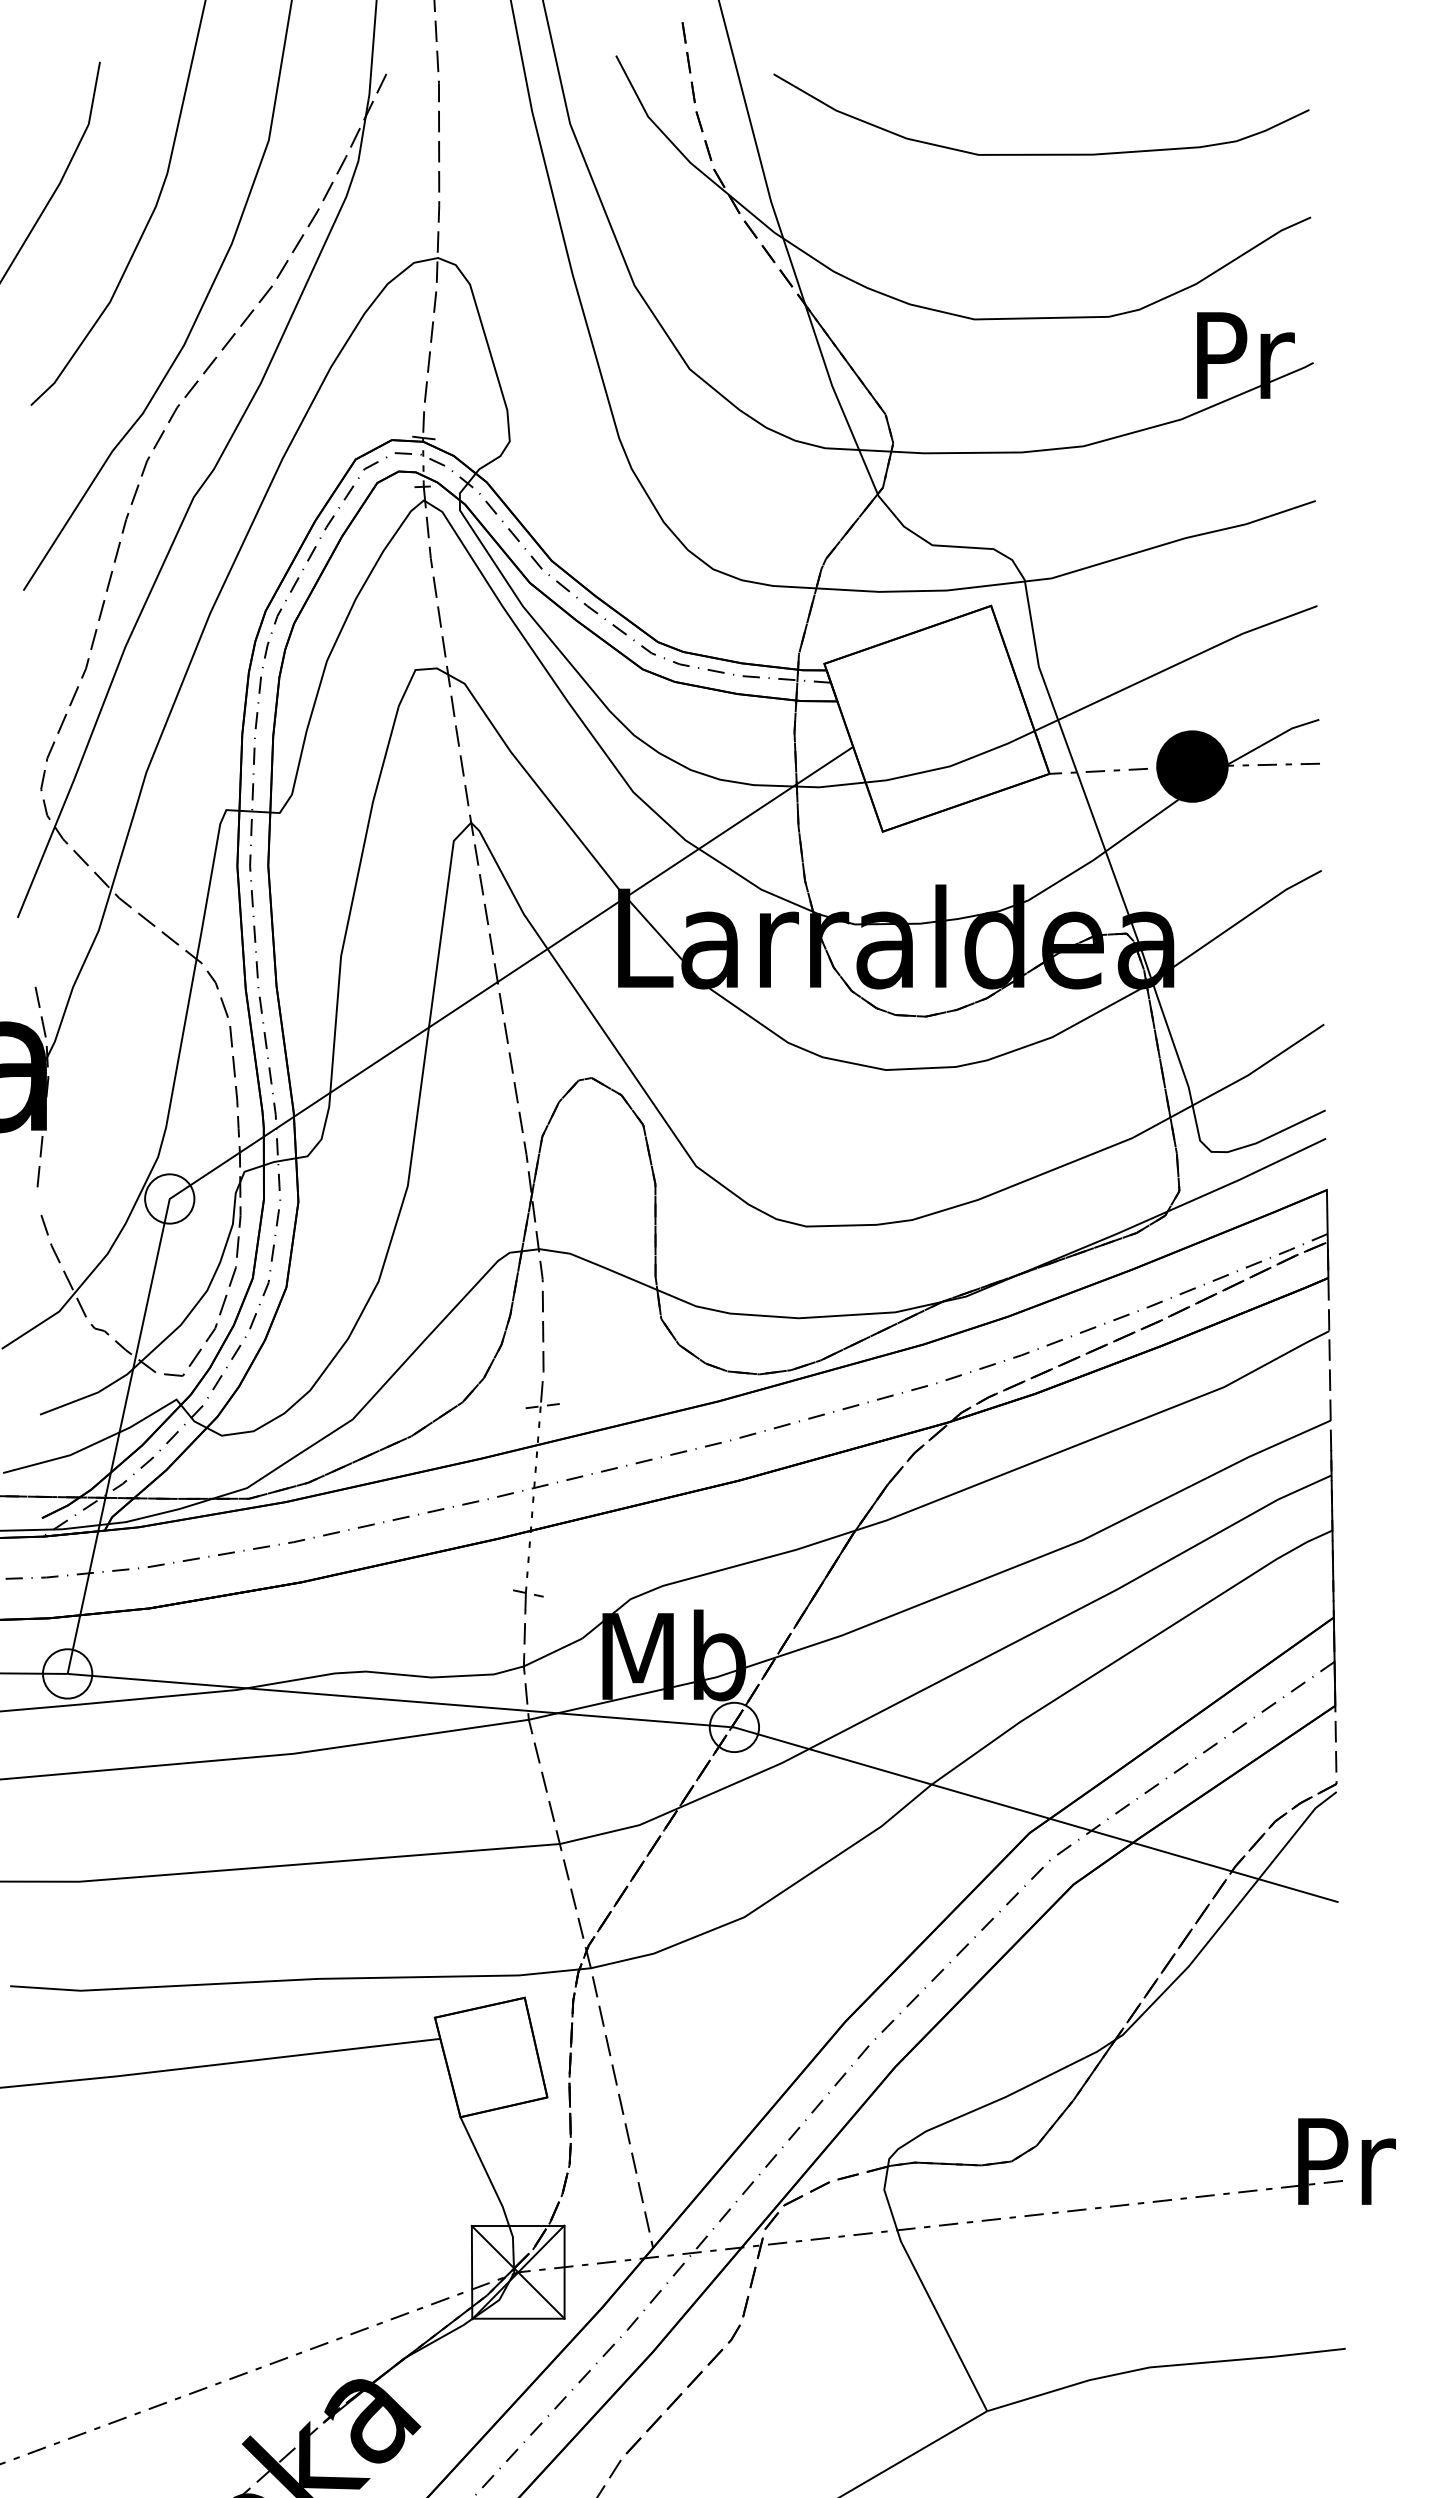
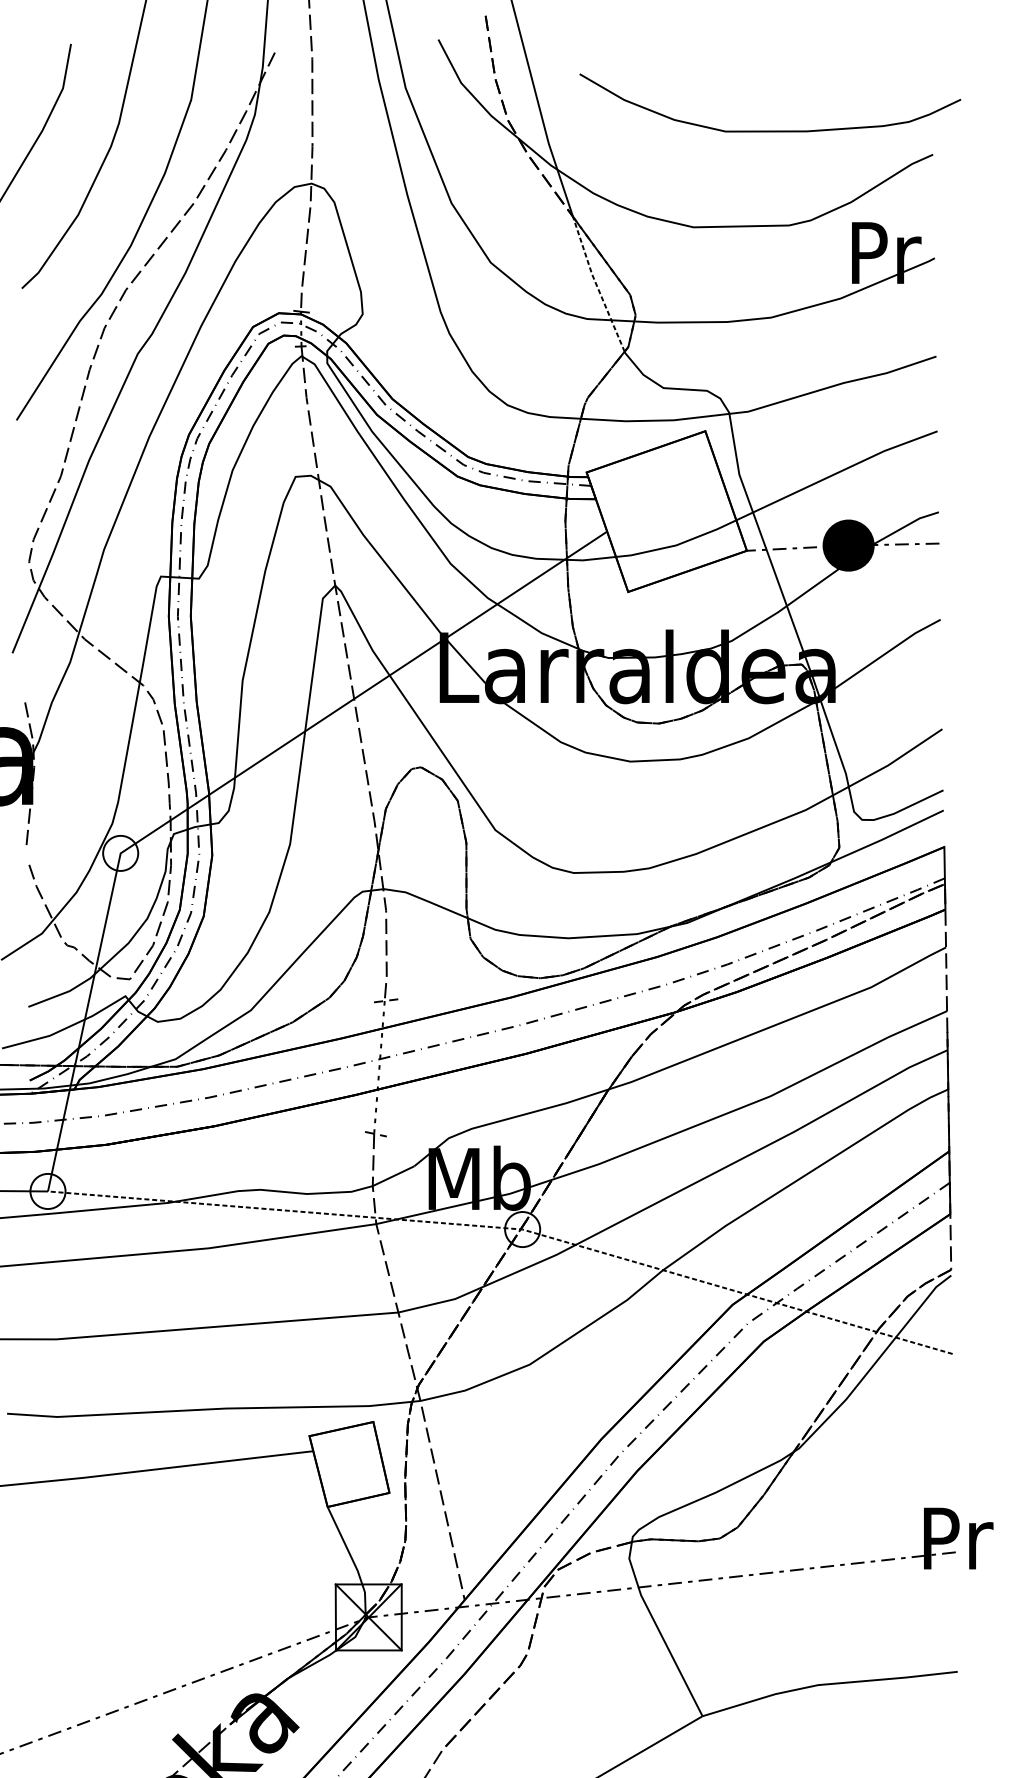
curve: (1041, 153) -> (770, 130), moved
line: (838, 399) -> (596, 284), solid -> dashed
line: (714, 1725) -> (508, 1228), solid -> dashed

